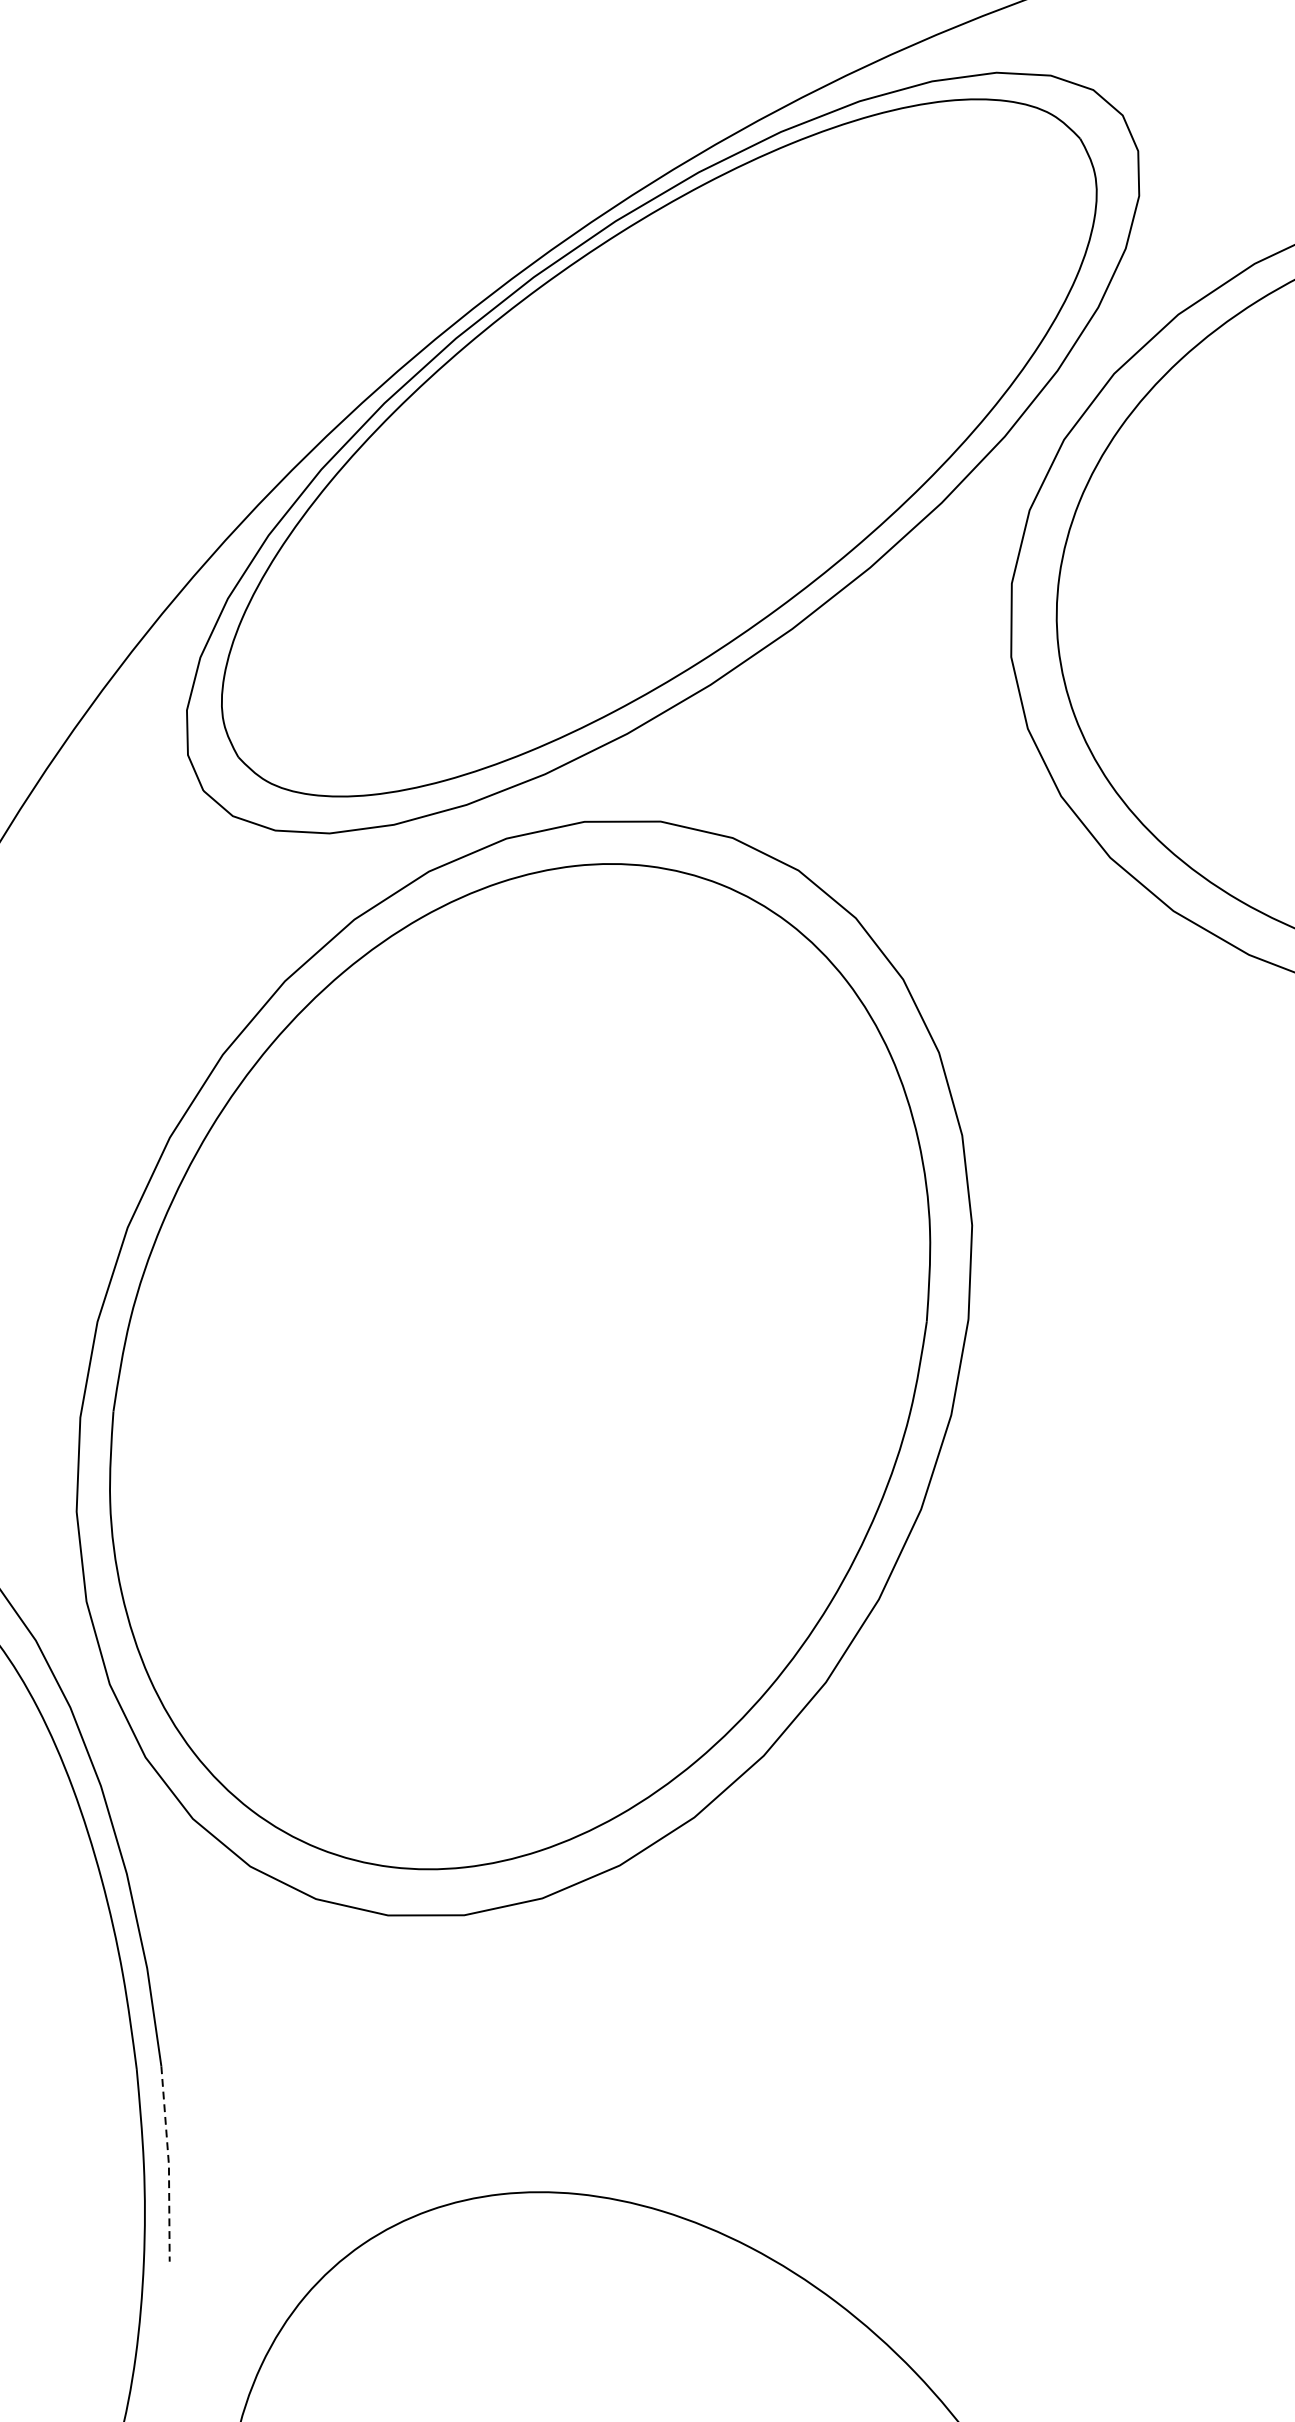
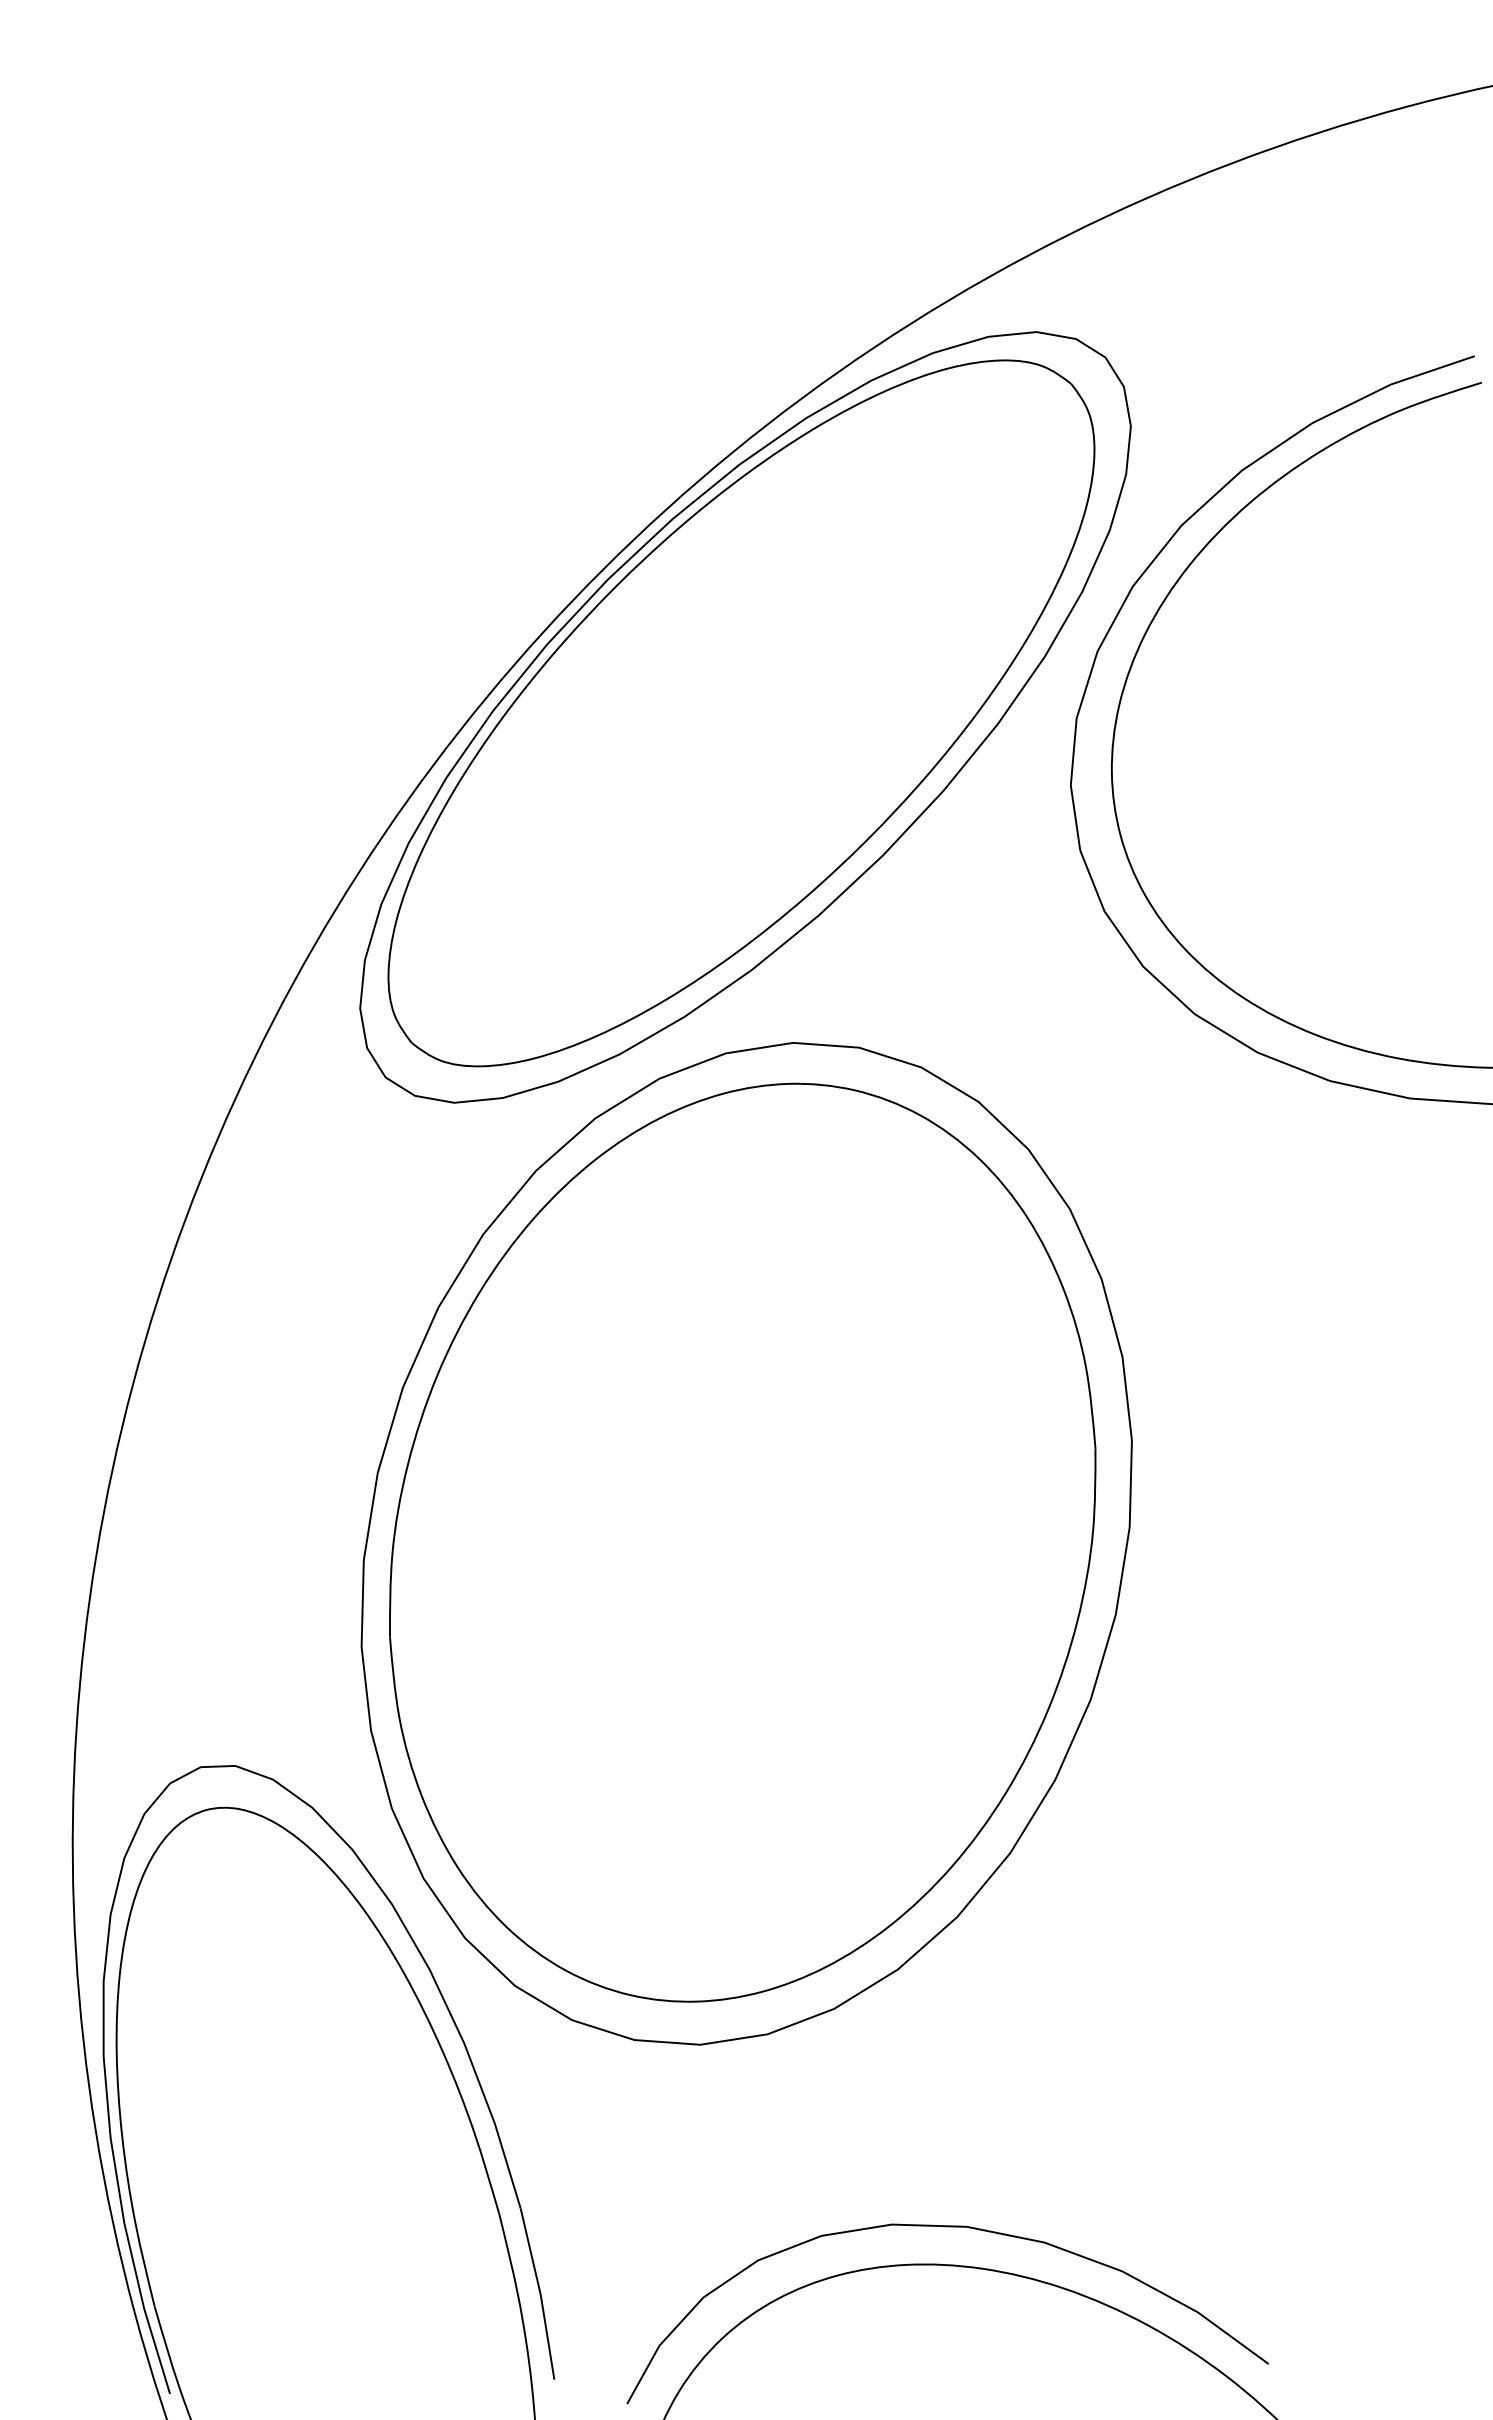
curve: (630, 2159) -> (947, 2227), added
line: (168, 2164) -> (540, 2294), dashed -> solid

